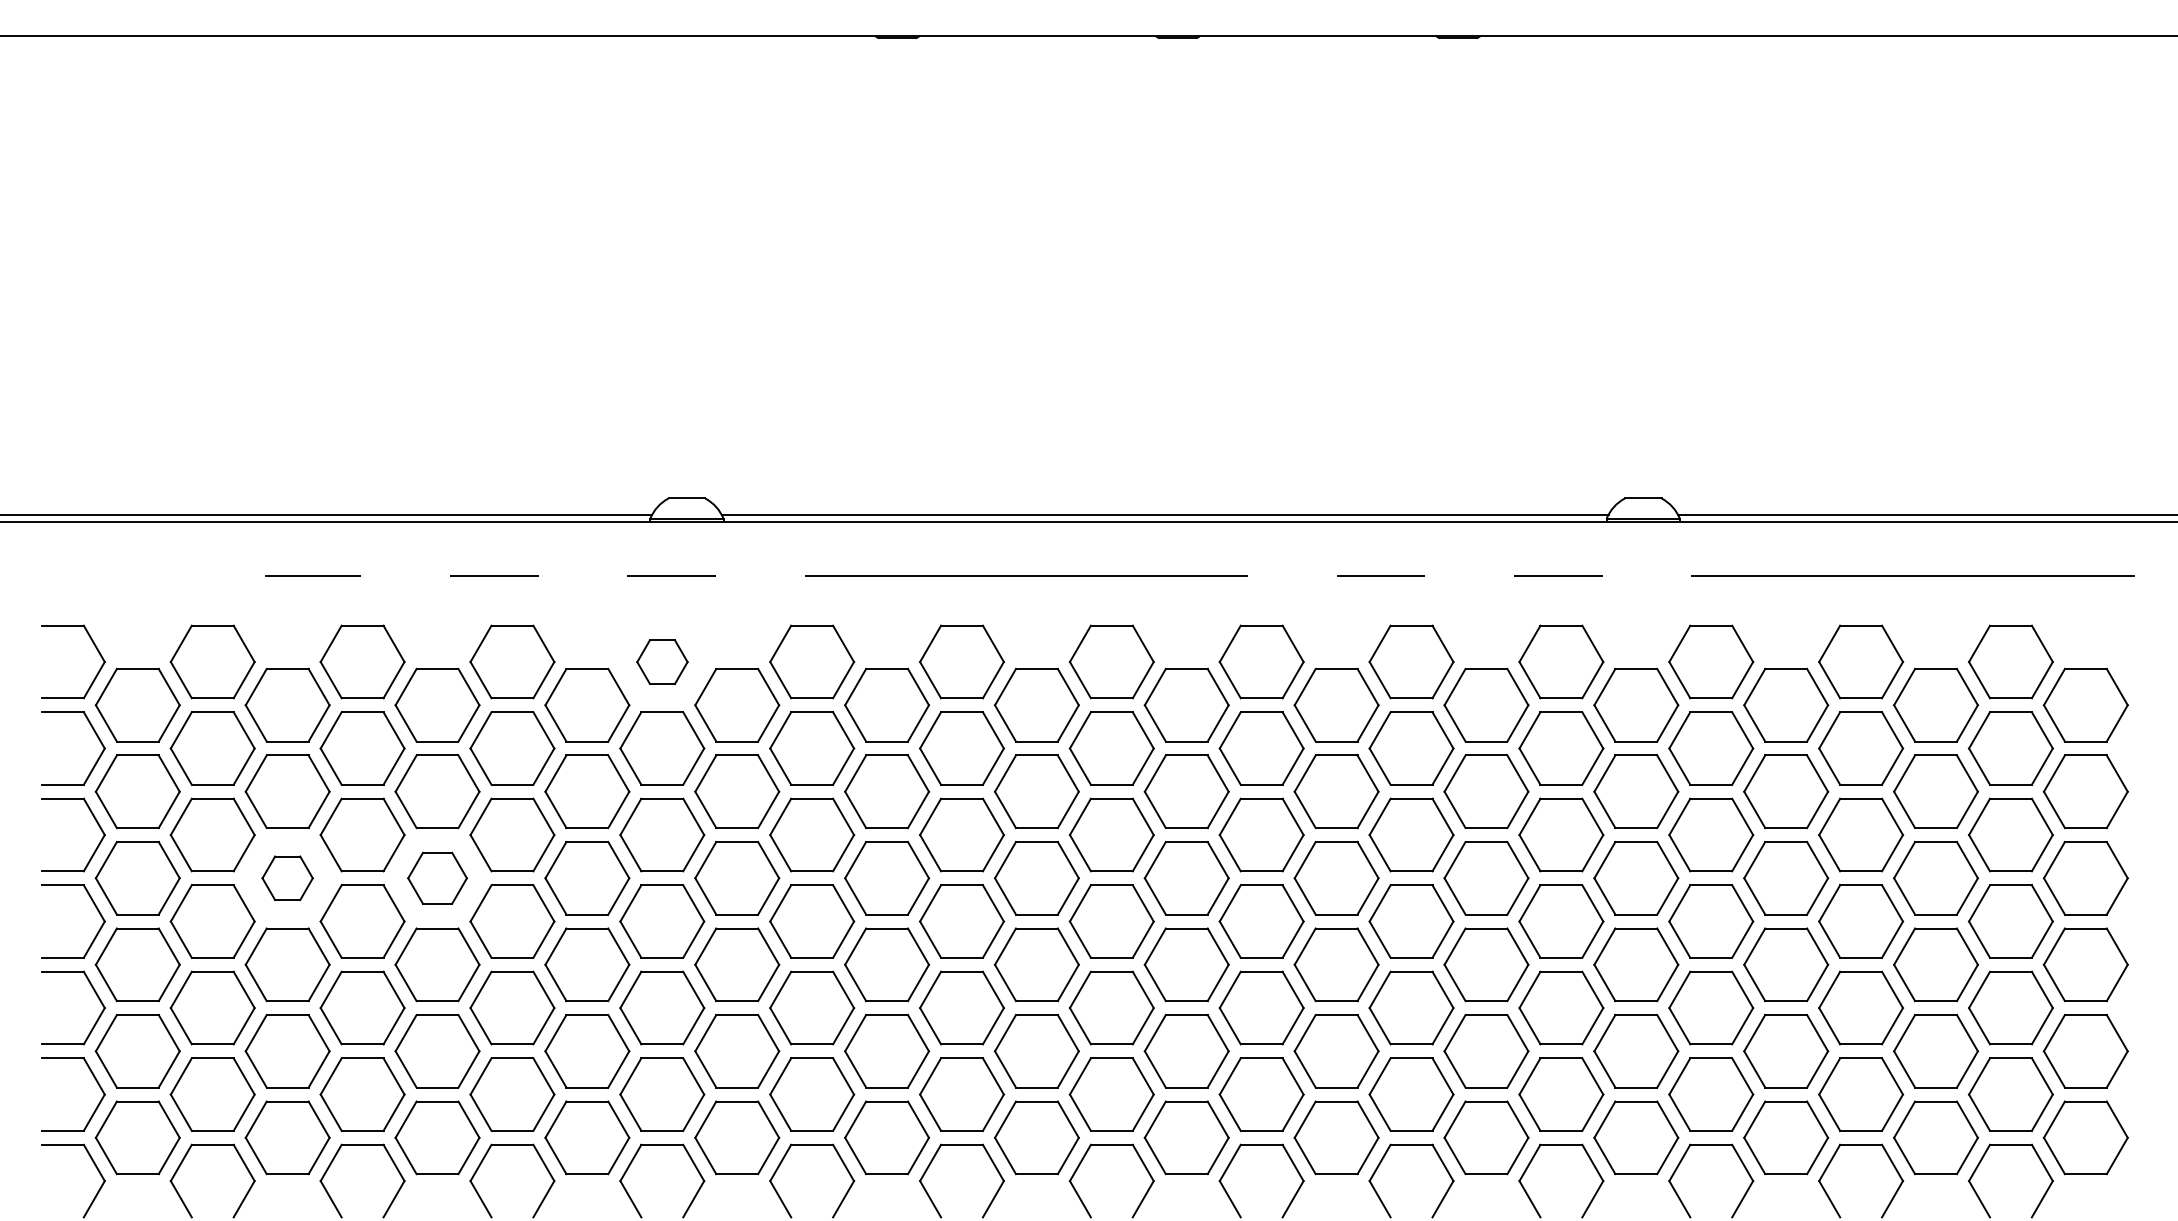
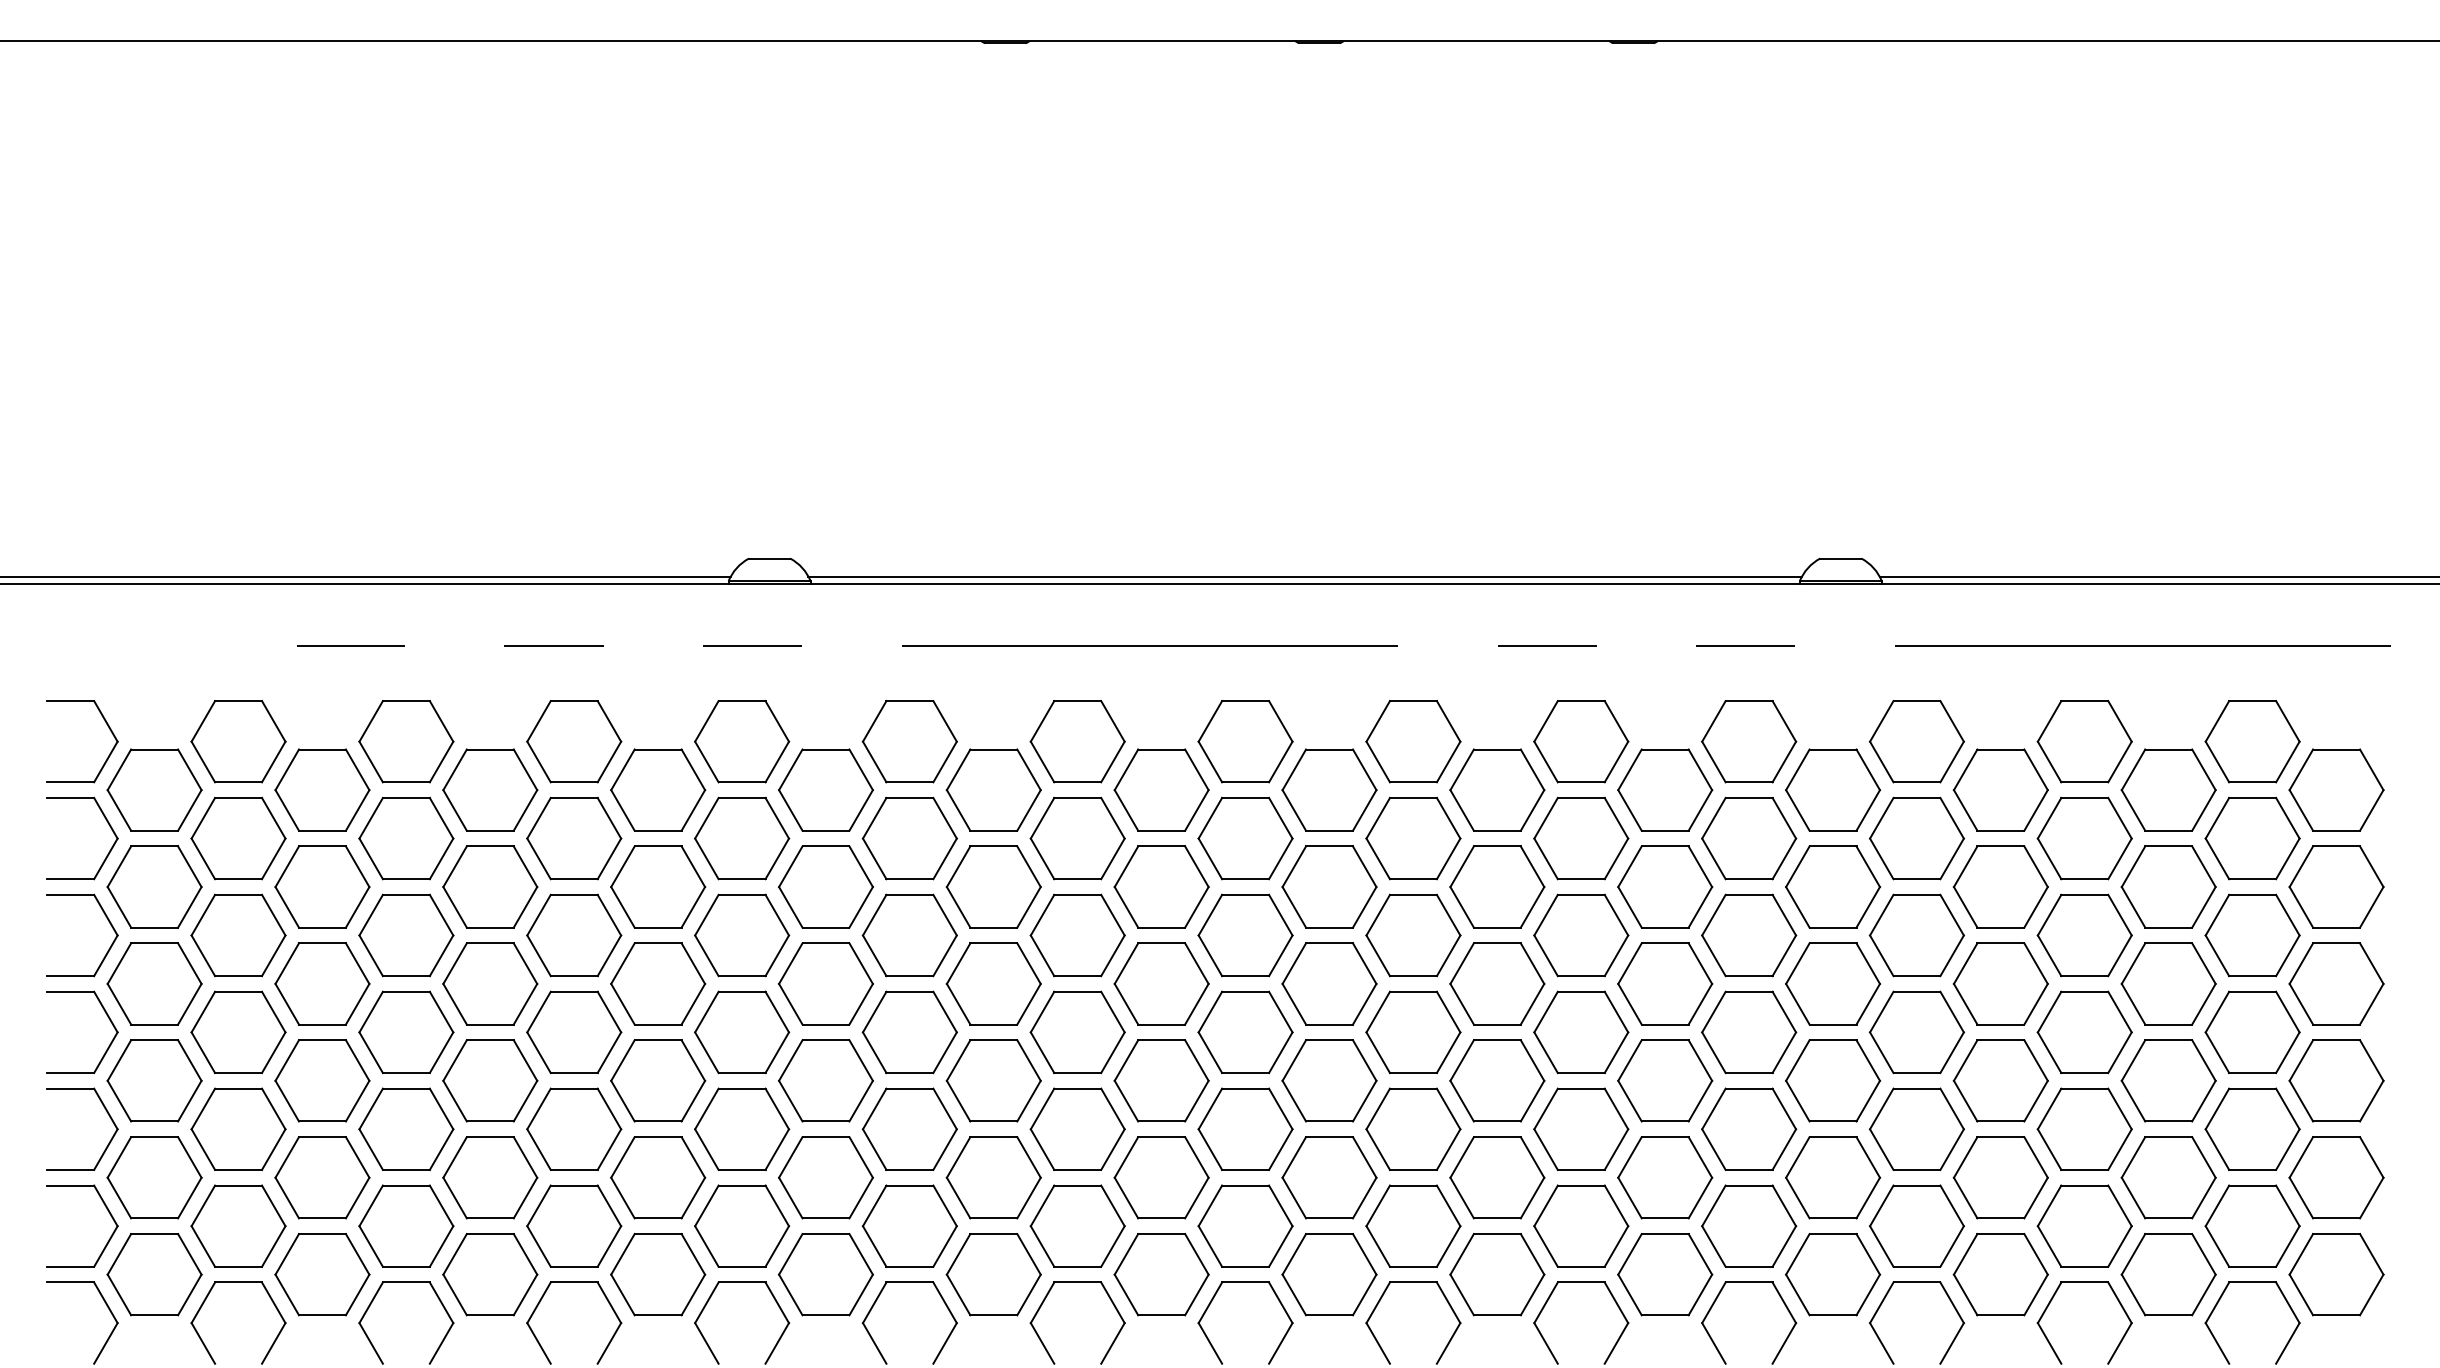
part: (662, 661) -> (742, 741), size x1.67
part: (287, 877) -> (322, 983), size x1.67
part: (437, 877) -> (490, 983), size x1.43

